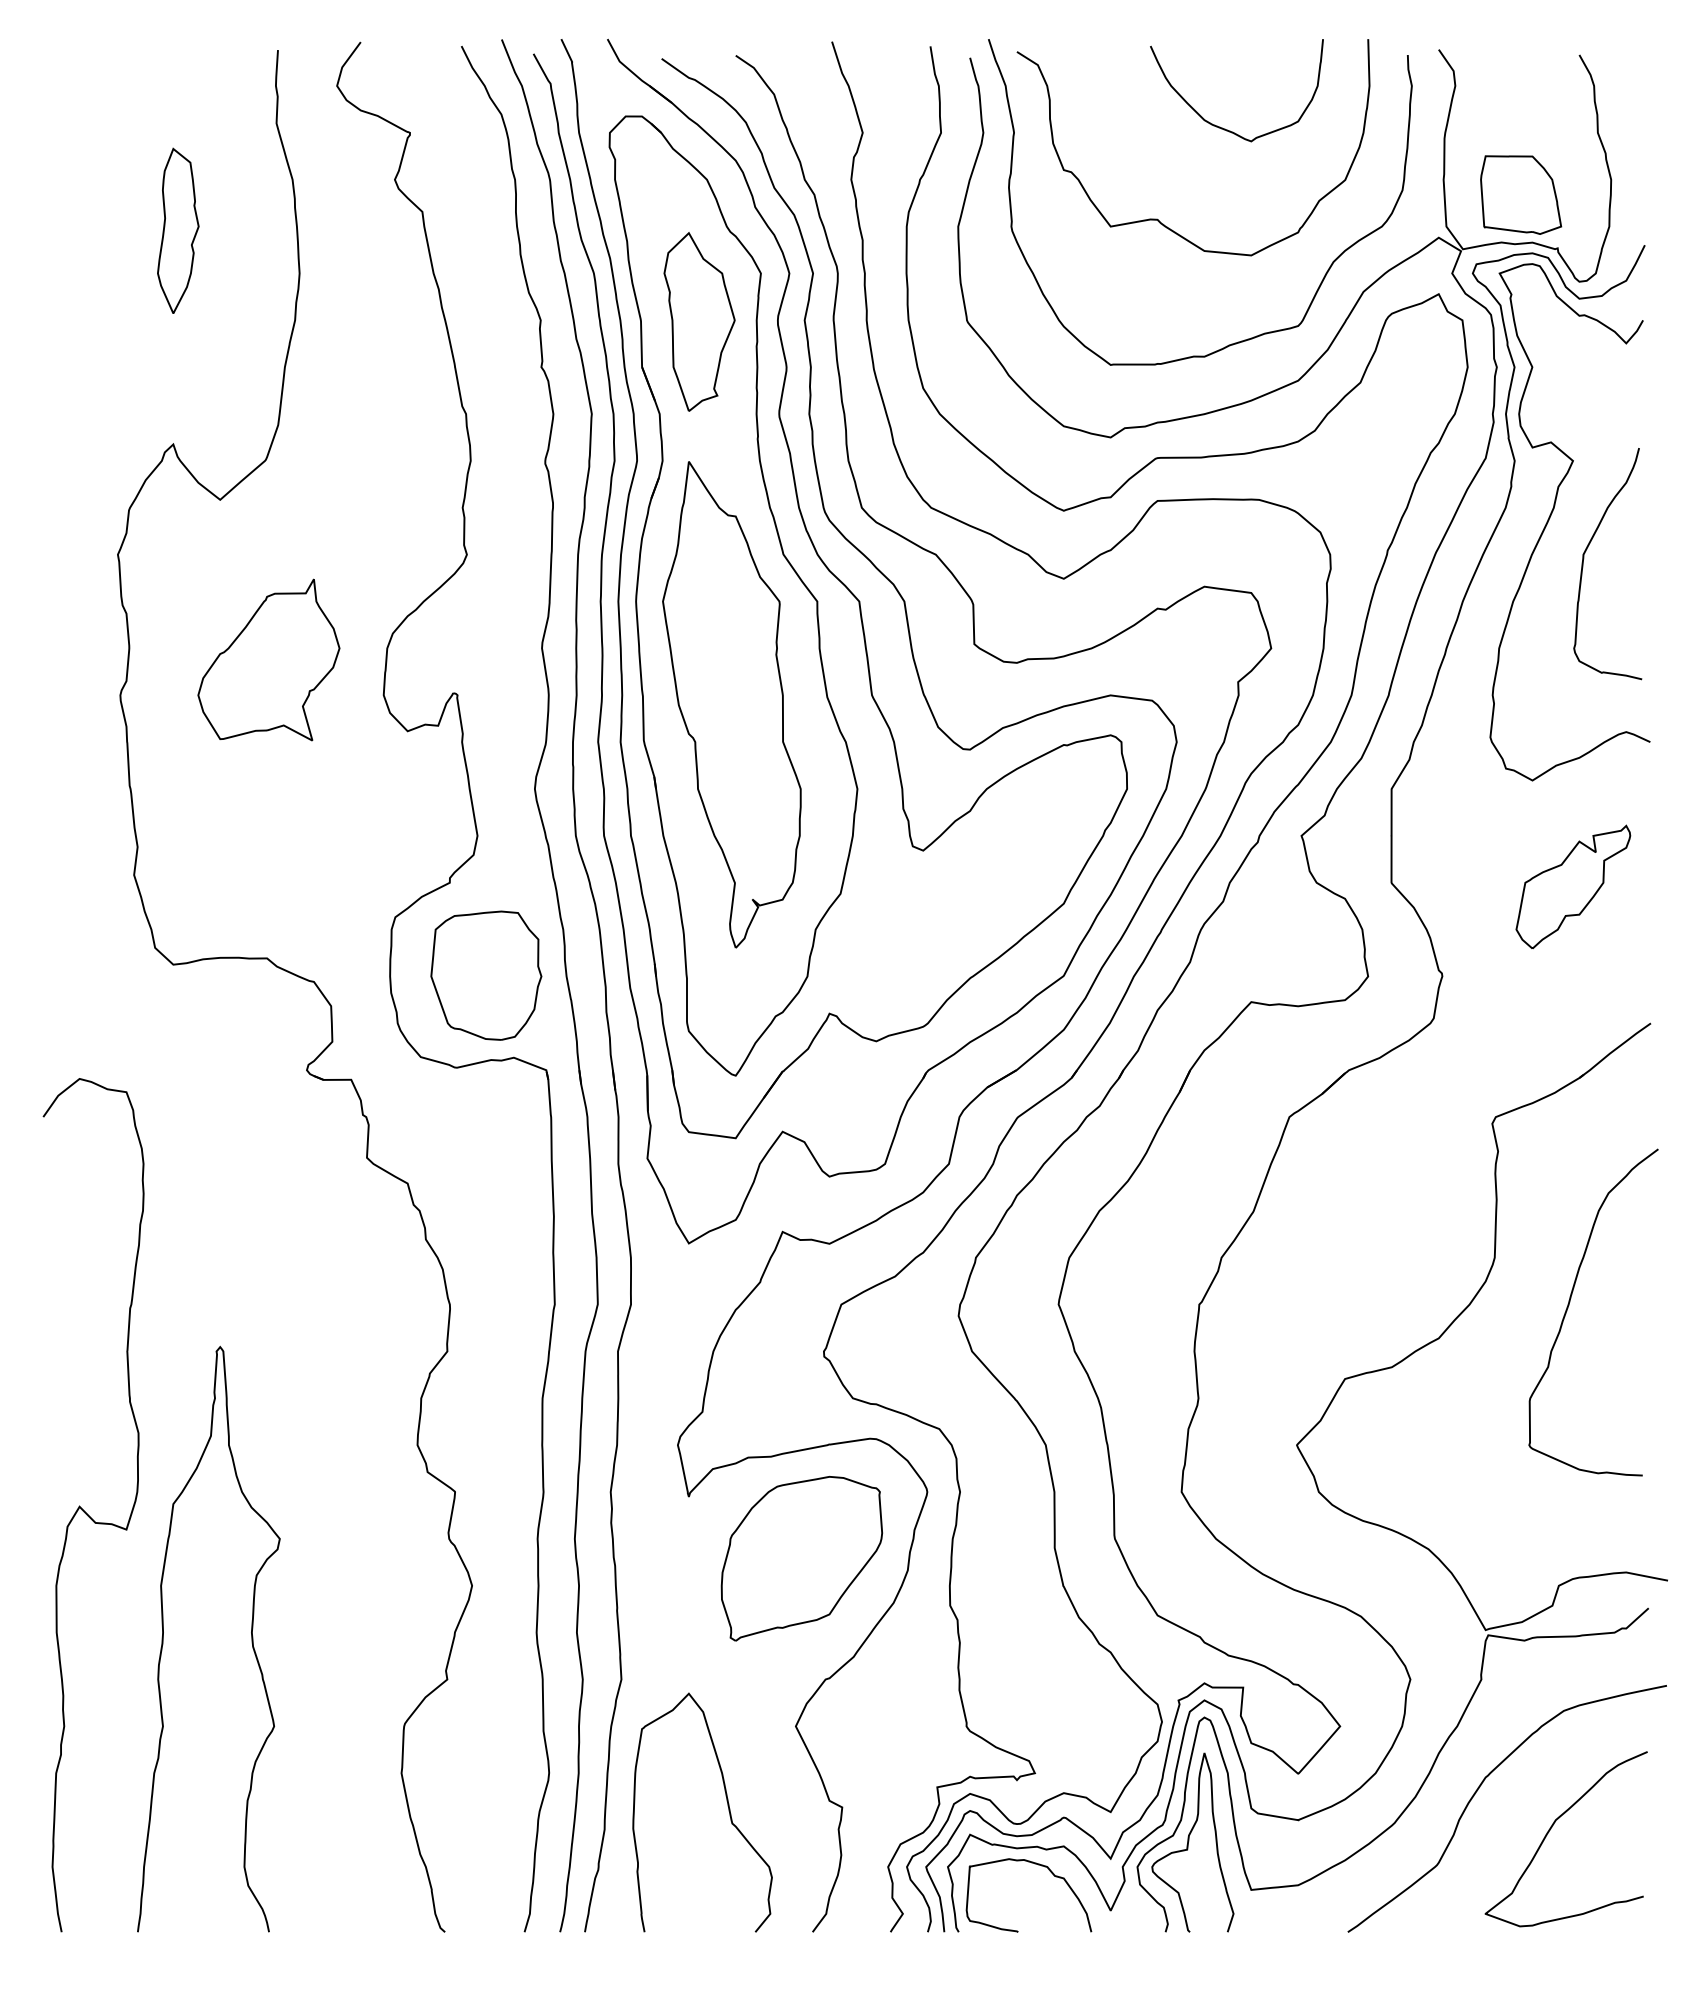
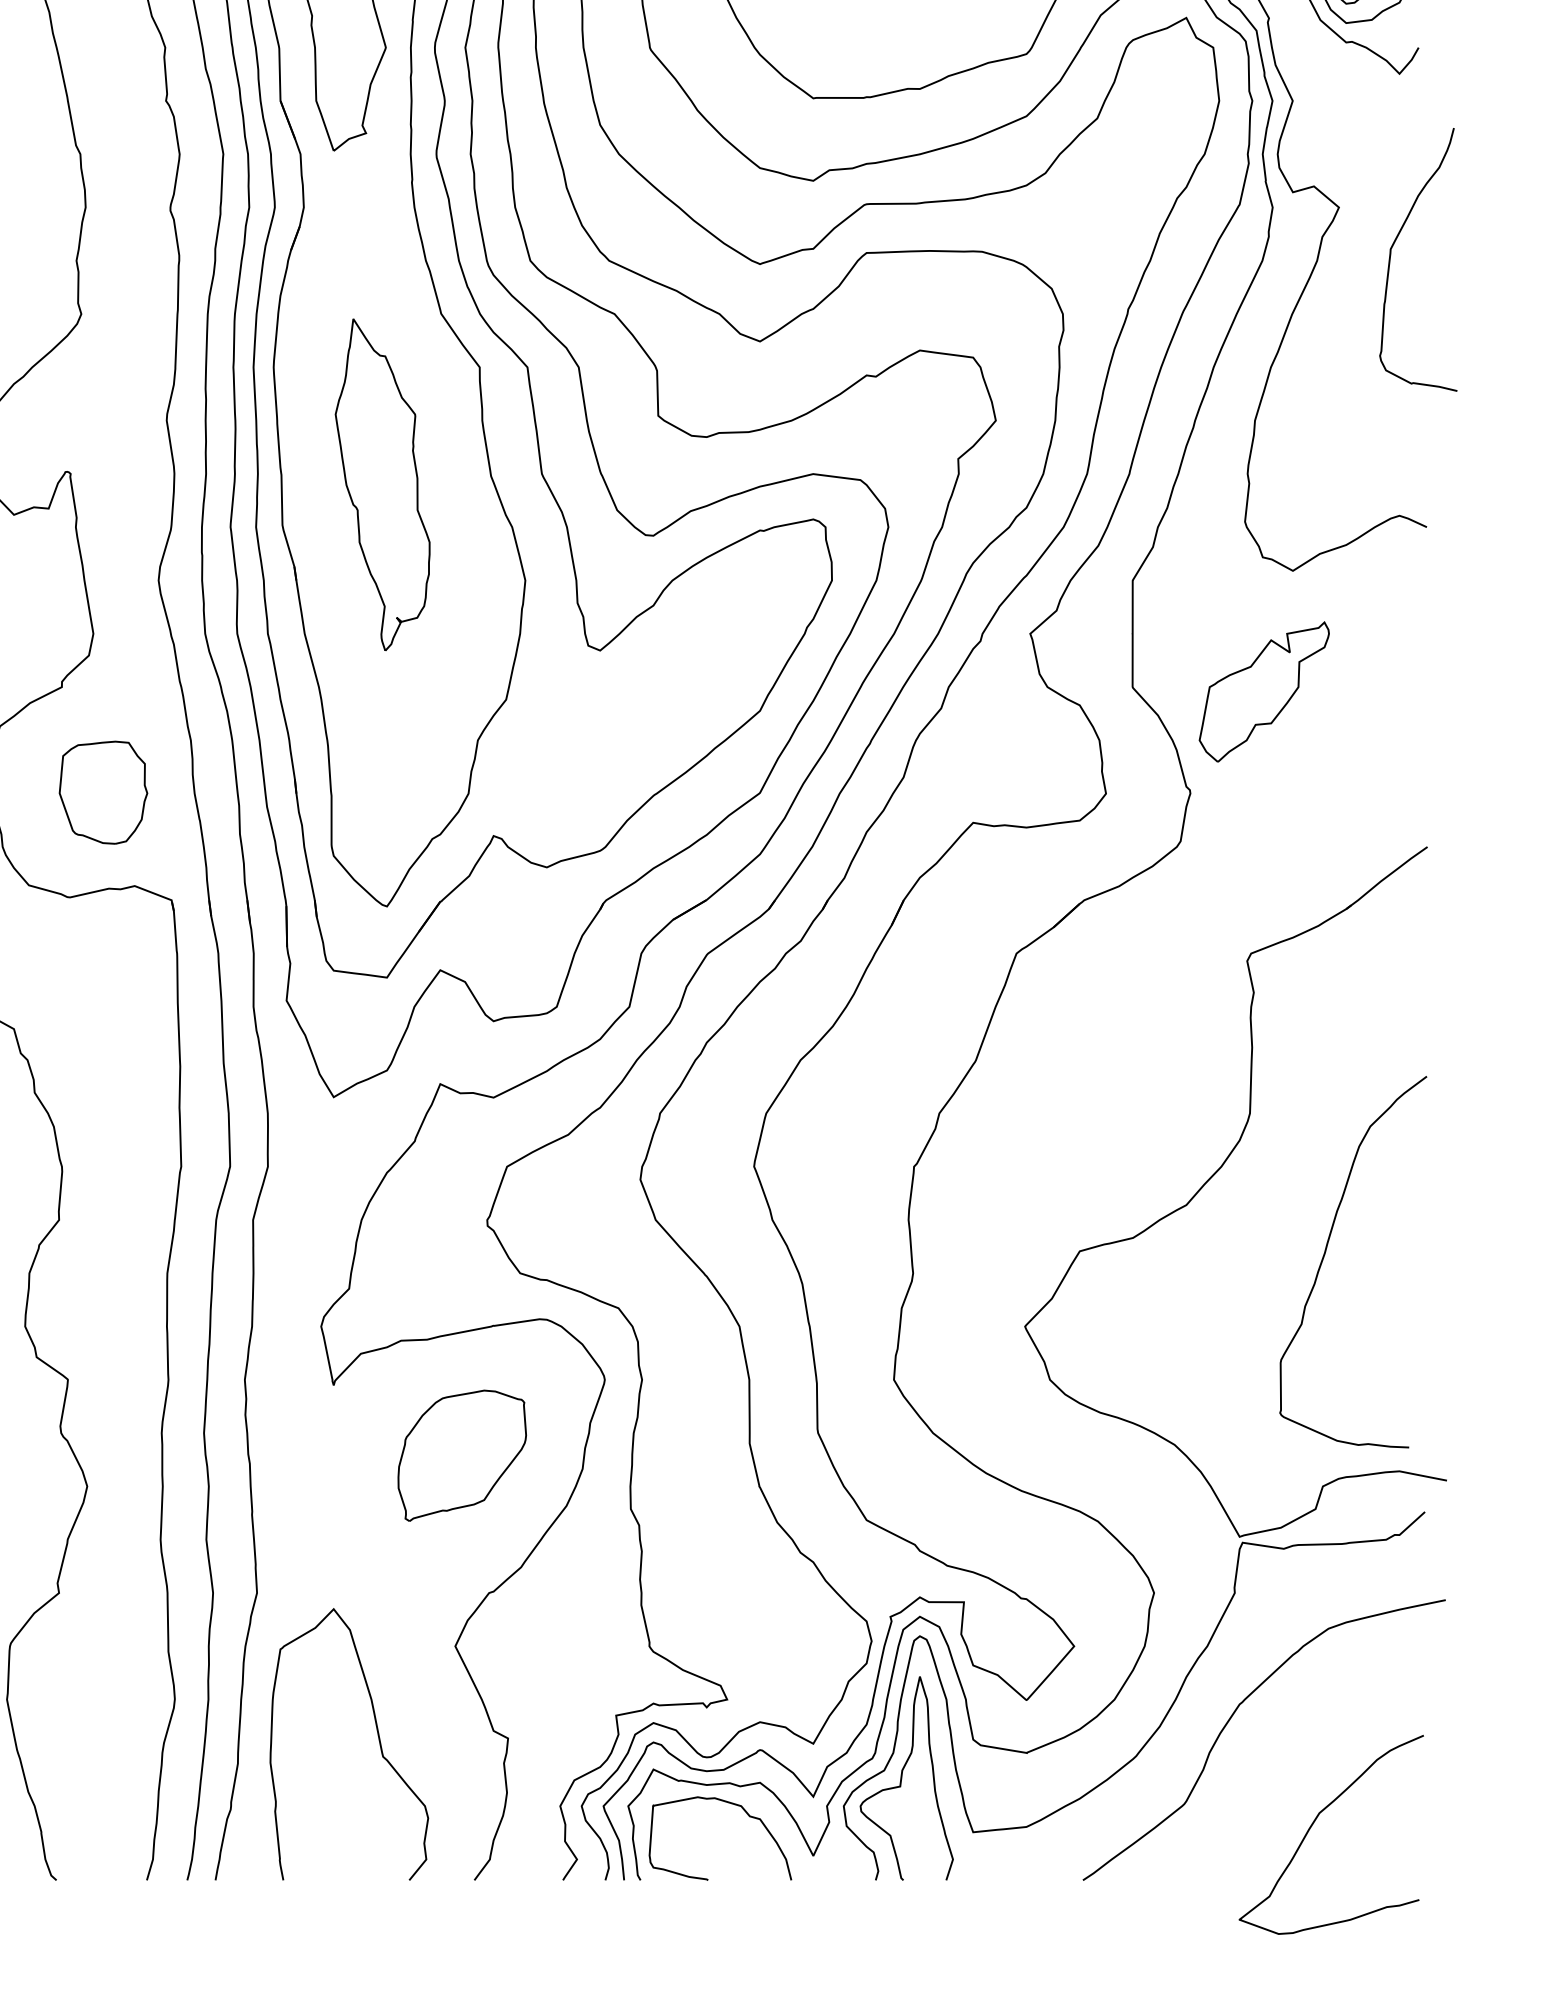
curve: (1584, 558) -> (1391, 253), moved
part: (731, 704) -> (382, 484), size x0.6
part: (1573, 886) -> (1264, 691), moved
part: (486, 975) -> (103, 792), size x0.7
curve: (1569, 1305) -> (1325, 1254), moved
part: (801, 1558) -> (461, 1455), size x0.7
curve: (1549, 1832) -> (1312, 1827), moved

